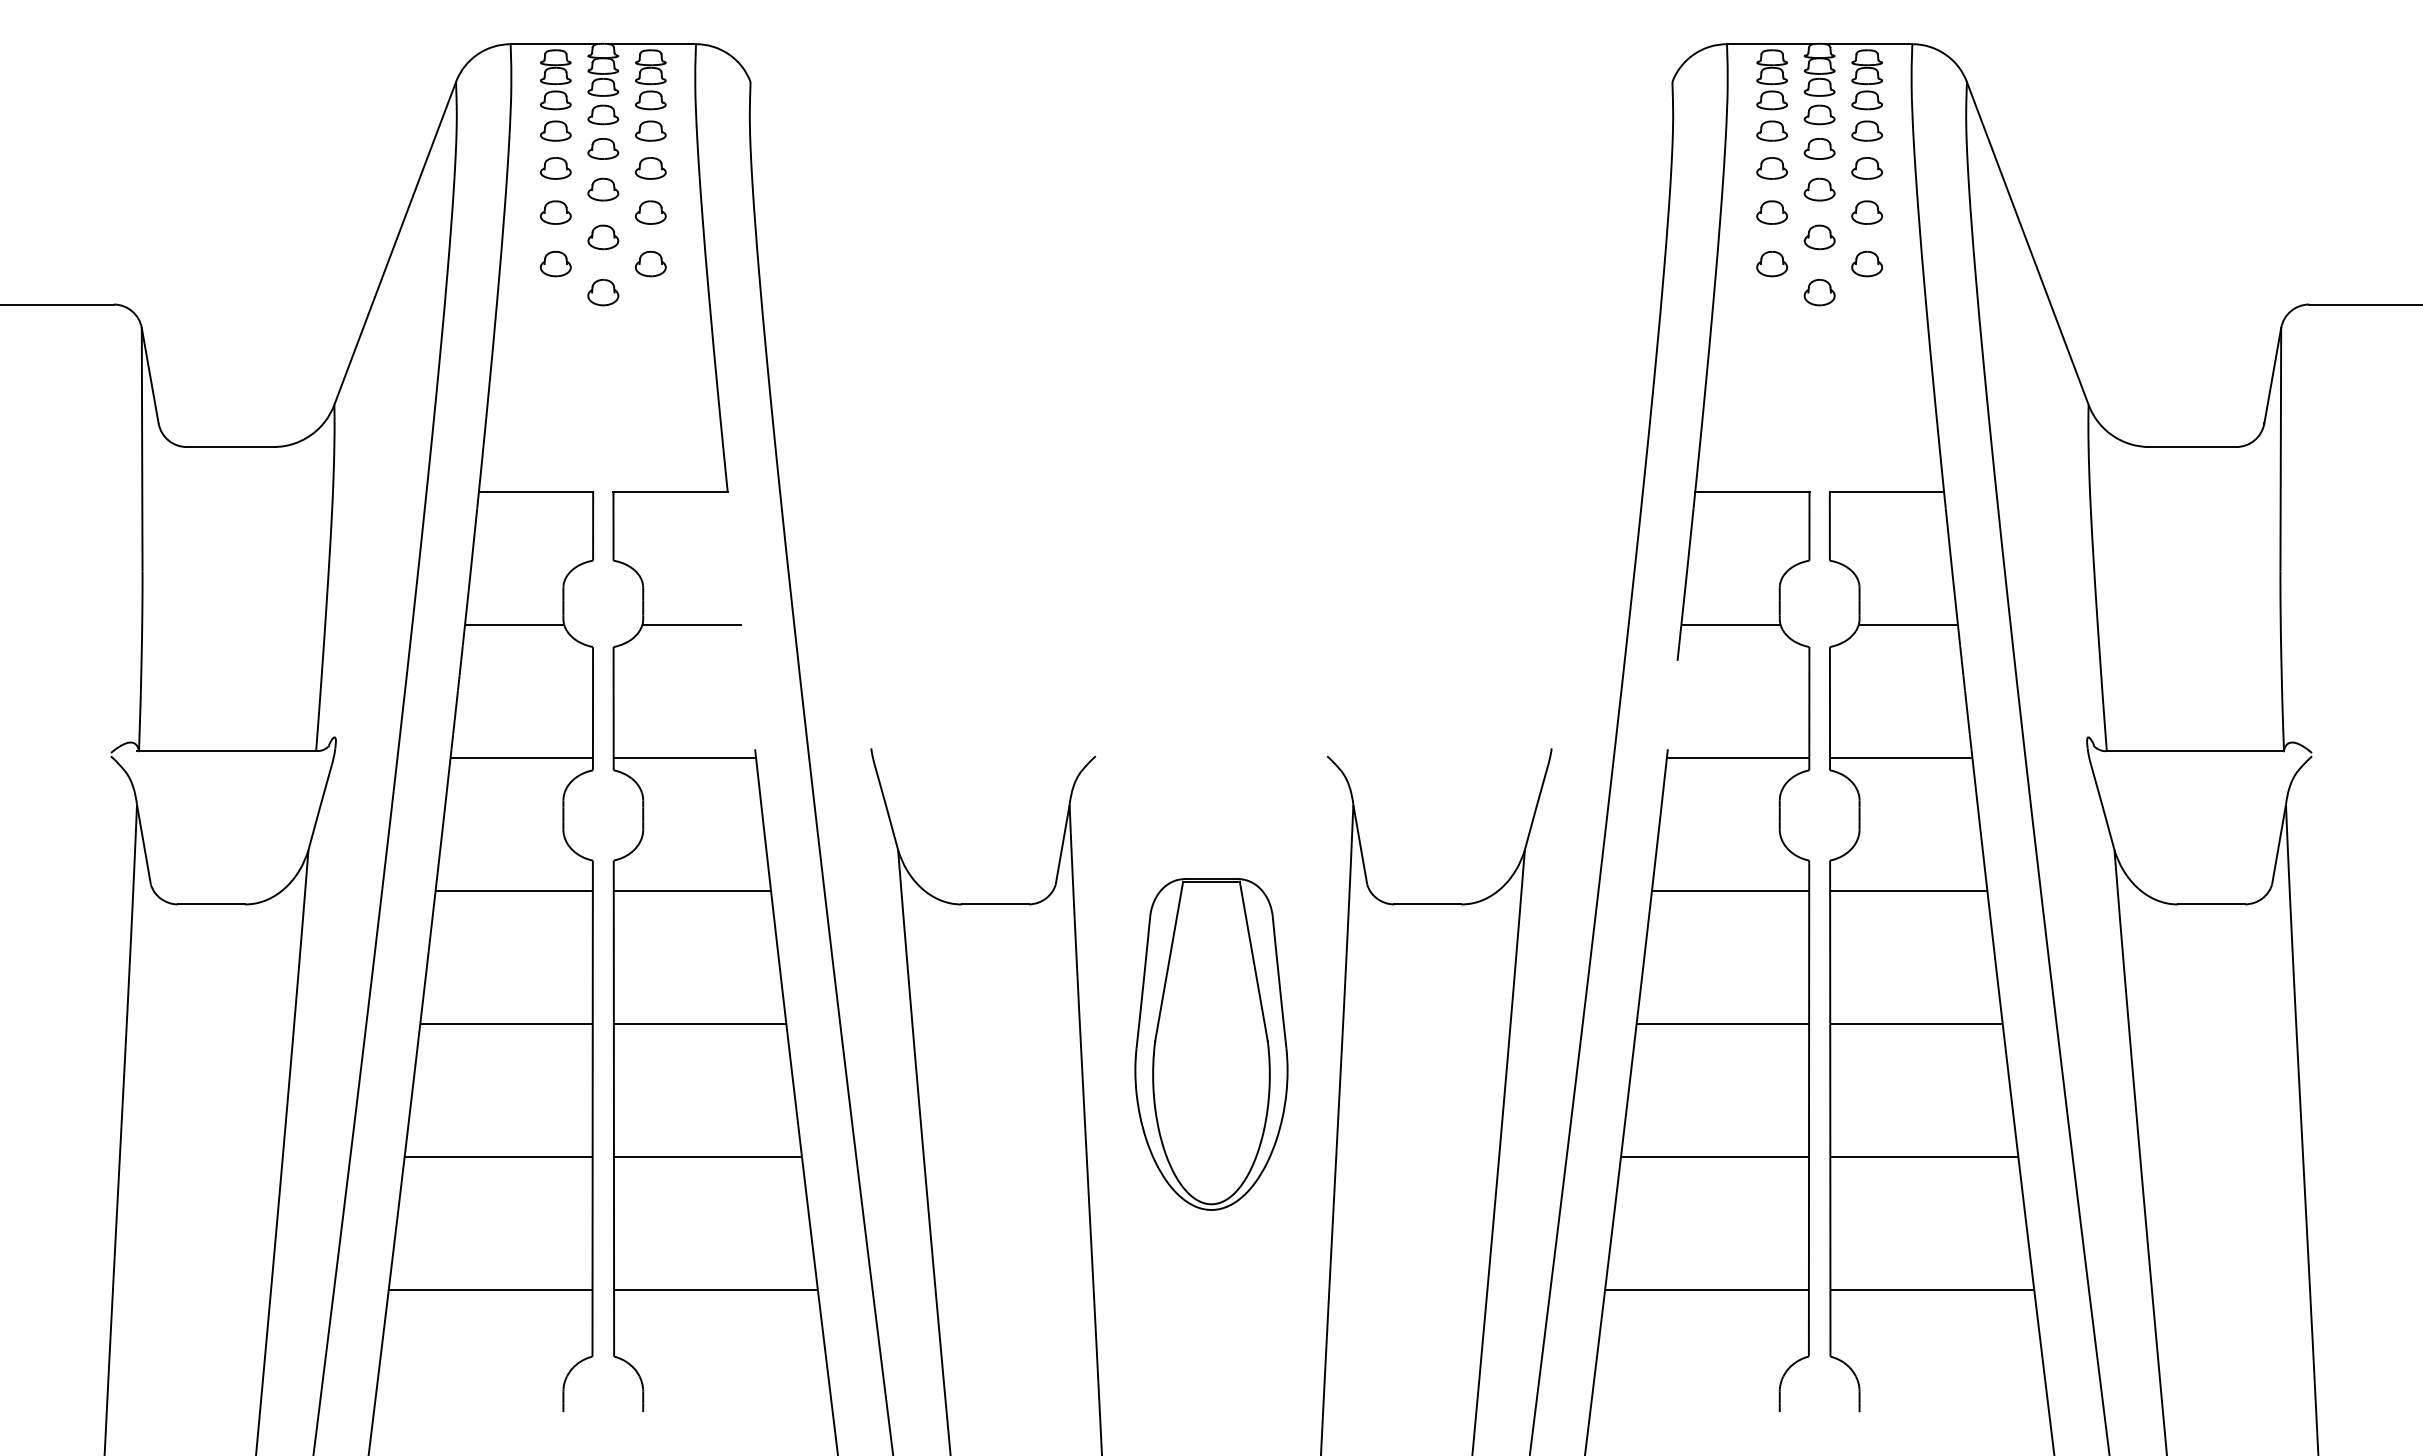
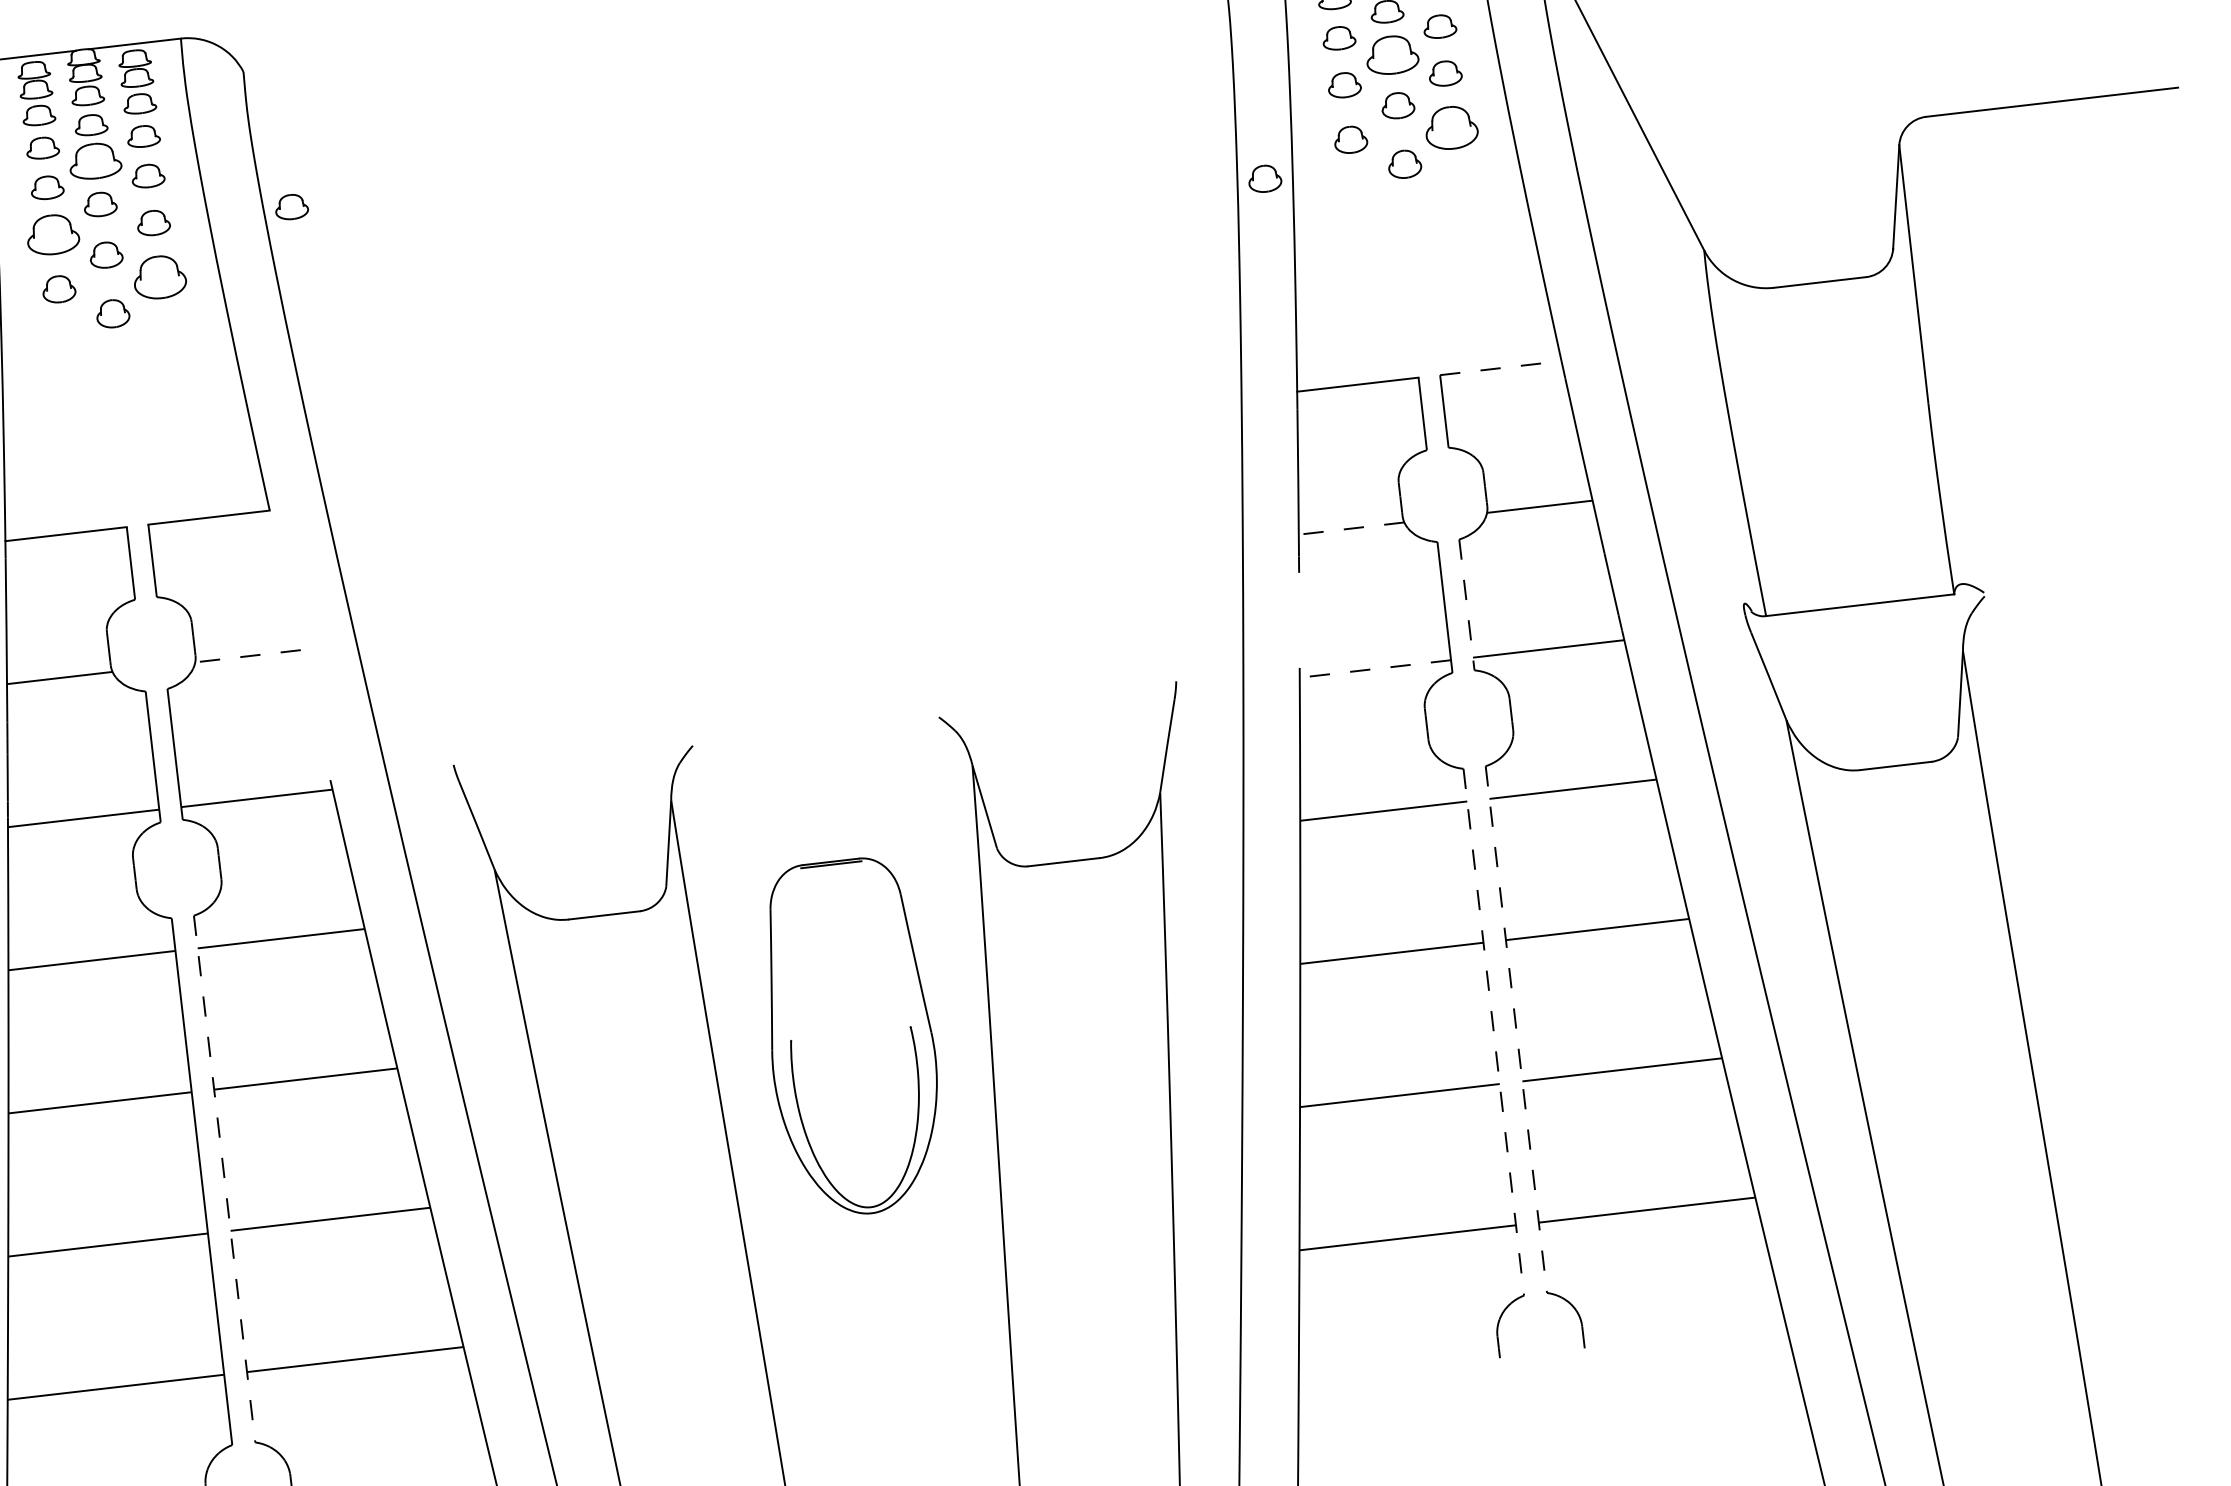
part: (603, 148) -> (95, 160), size x1.6
part: (1819, 189) -> (1391, 54), size x1.6
part: (555, 212) -> (52, 234), size x1.6
part: (780, 212) -> (291, 206), added
part: (650, 264) -> (159, 278), size x1.6
part: (1867, 264) -> (1452, 128), size x1.6
part: (1688, 291) -> (1265, 179), added
line: (1887, 492) -> (1501, 368), solid -> dashed
line: (691, 625) -> (247, 656), solid -> dashed
line: (1731, 625) -> (1352, 528), solid -> dashed
line: (1829, 708) -> (1466, 604), solid -> dashed
line: (1737, 758) -> (1374, 669), solid -> dashed
line: (1169, 961) -> (796, 954), removed
line: (1253, 961) -> (885, 944), removed
line: (613, 1108) -> (224, 1179), solid -> dashed
line: (1809, 1108) -> (1494, 1032), solid -> dashed
line: (1830, 1108) -> (1516, 1029), solid -> dashed

